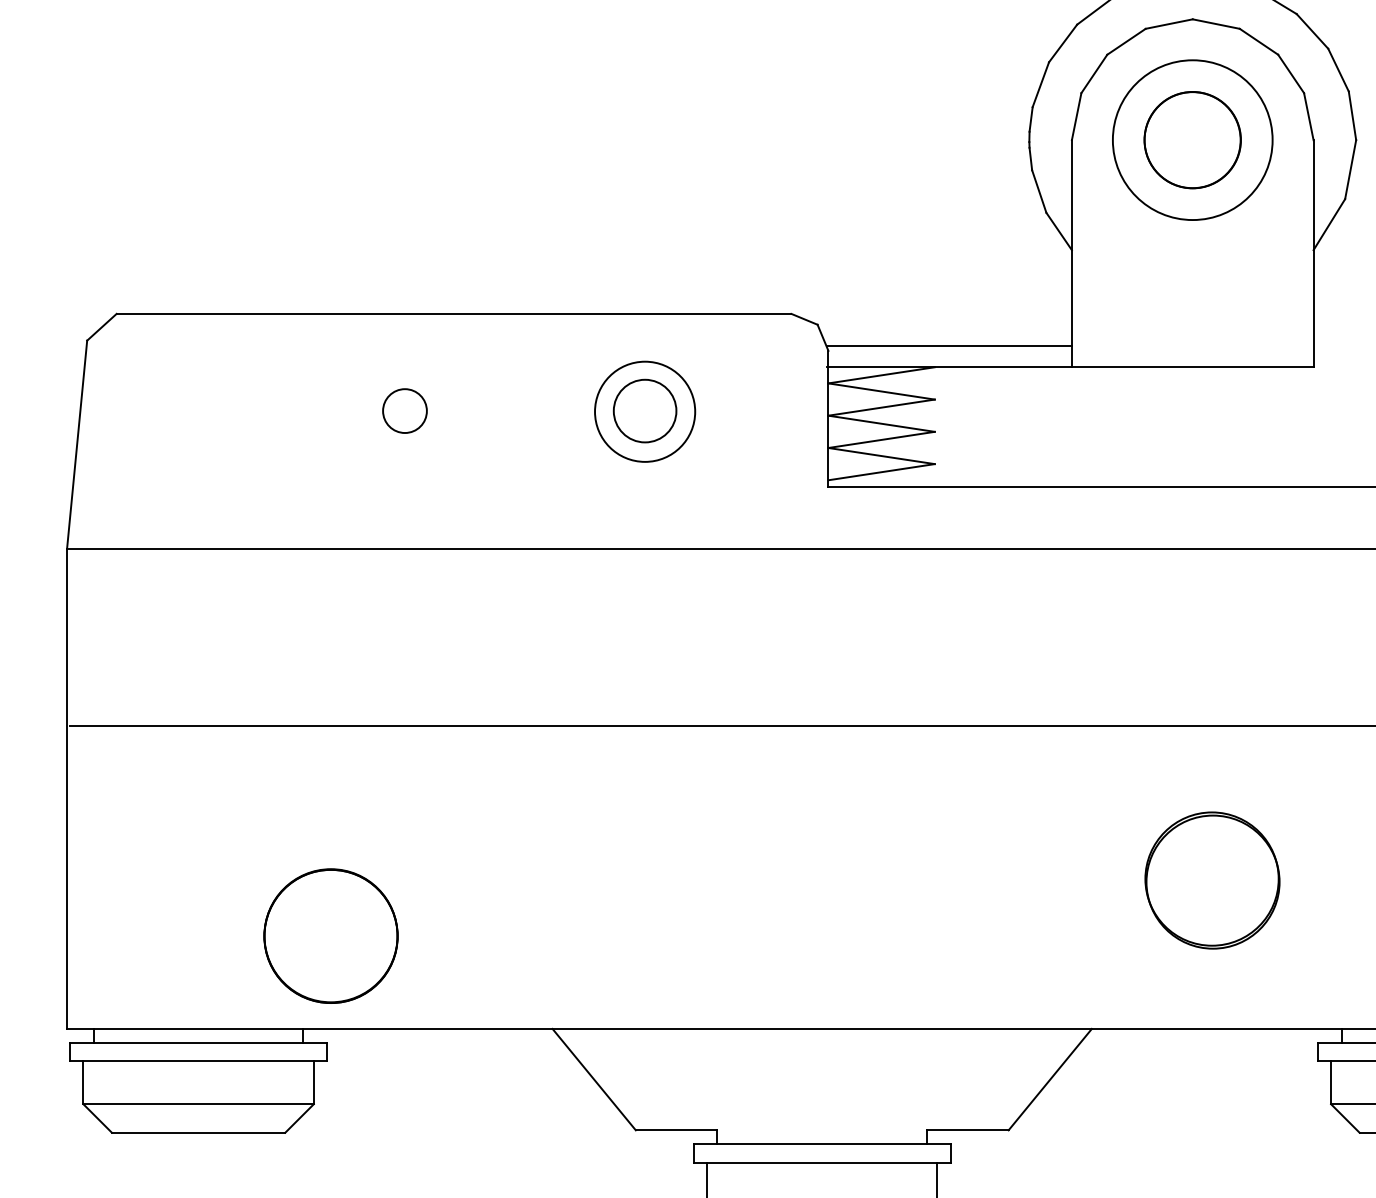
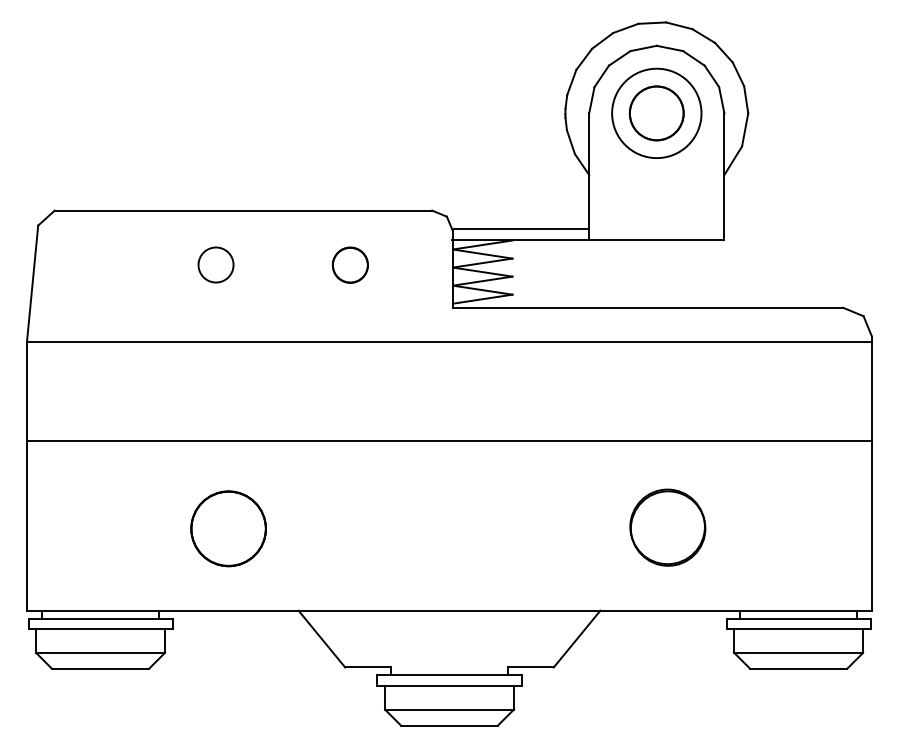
circle: (404, 410) -> (215, 264), size x1.43
circle: (643, 410) -> (349, 264), size x0.62
part: (330, 935) -> (228, 528), moved

